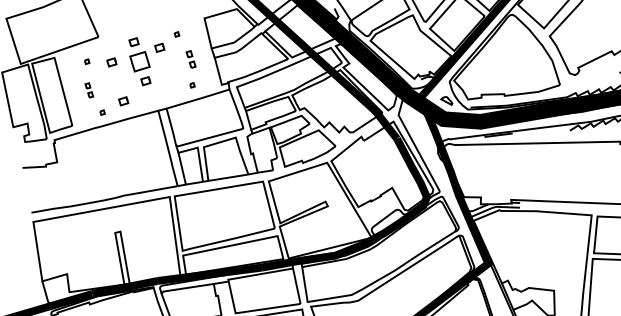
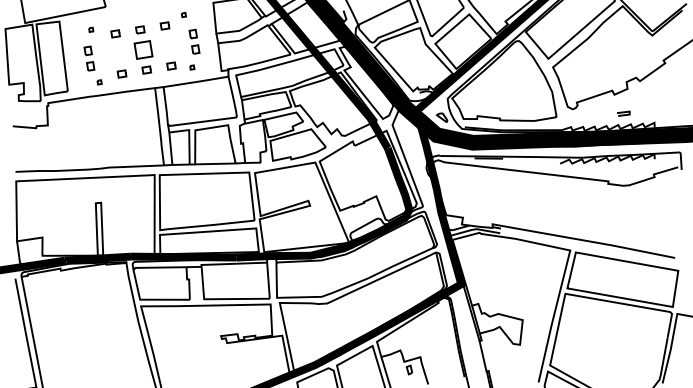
part: (191, 59) -> (194, 41), size x1.43
part: (139, 61) -> (143, 49), moved
curve: (171, 84) -> (171, 63), added
part: (89, 90) -> (89, 58), size x1.67

